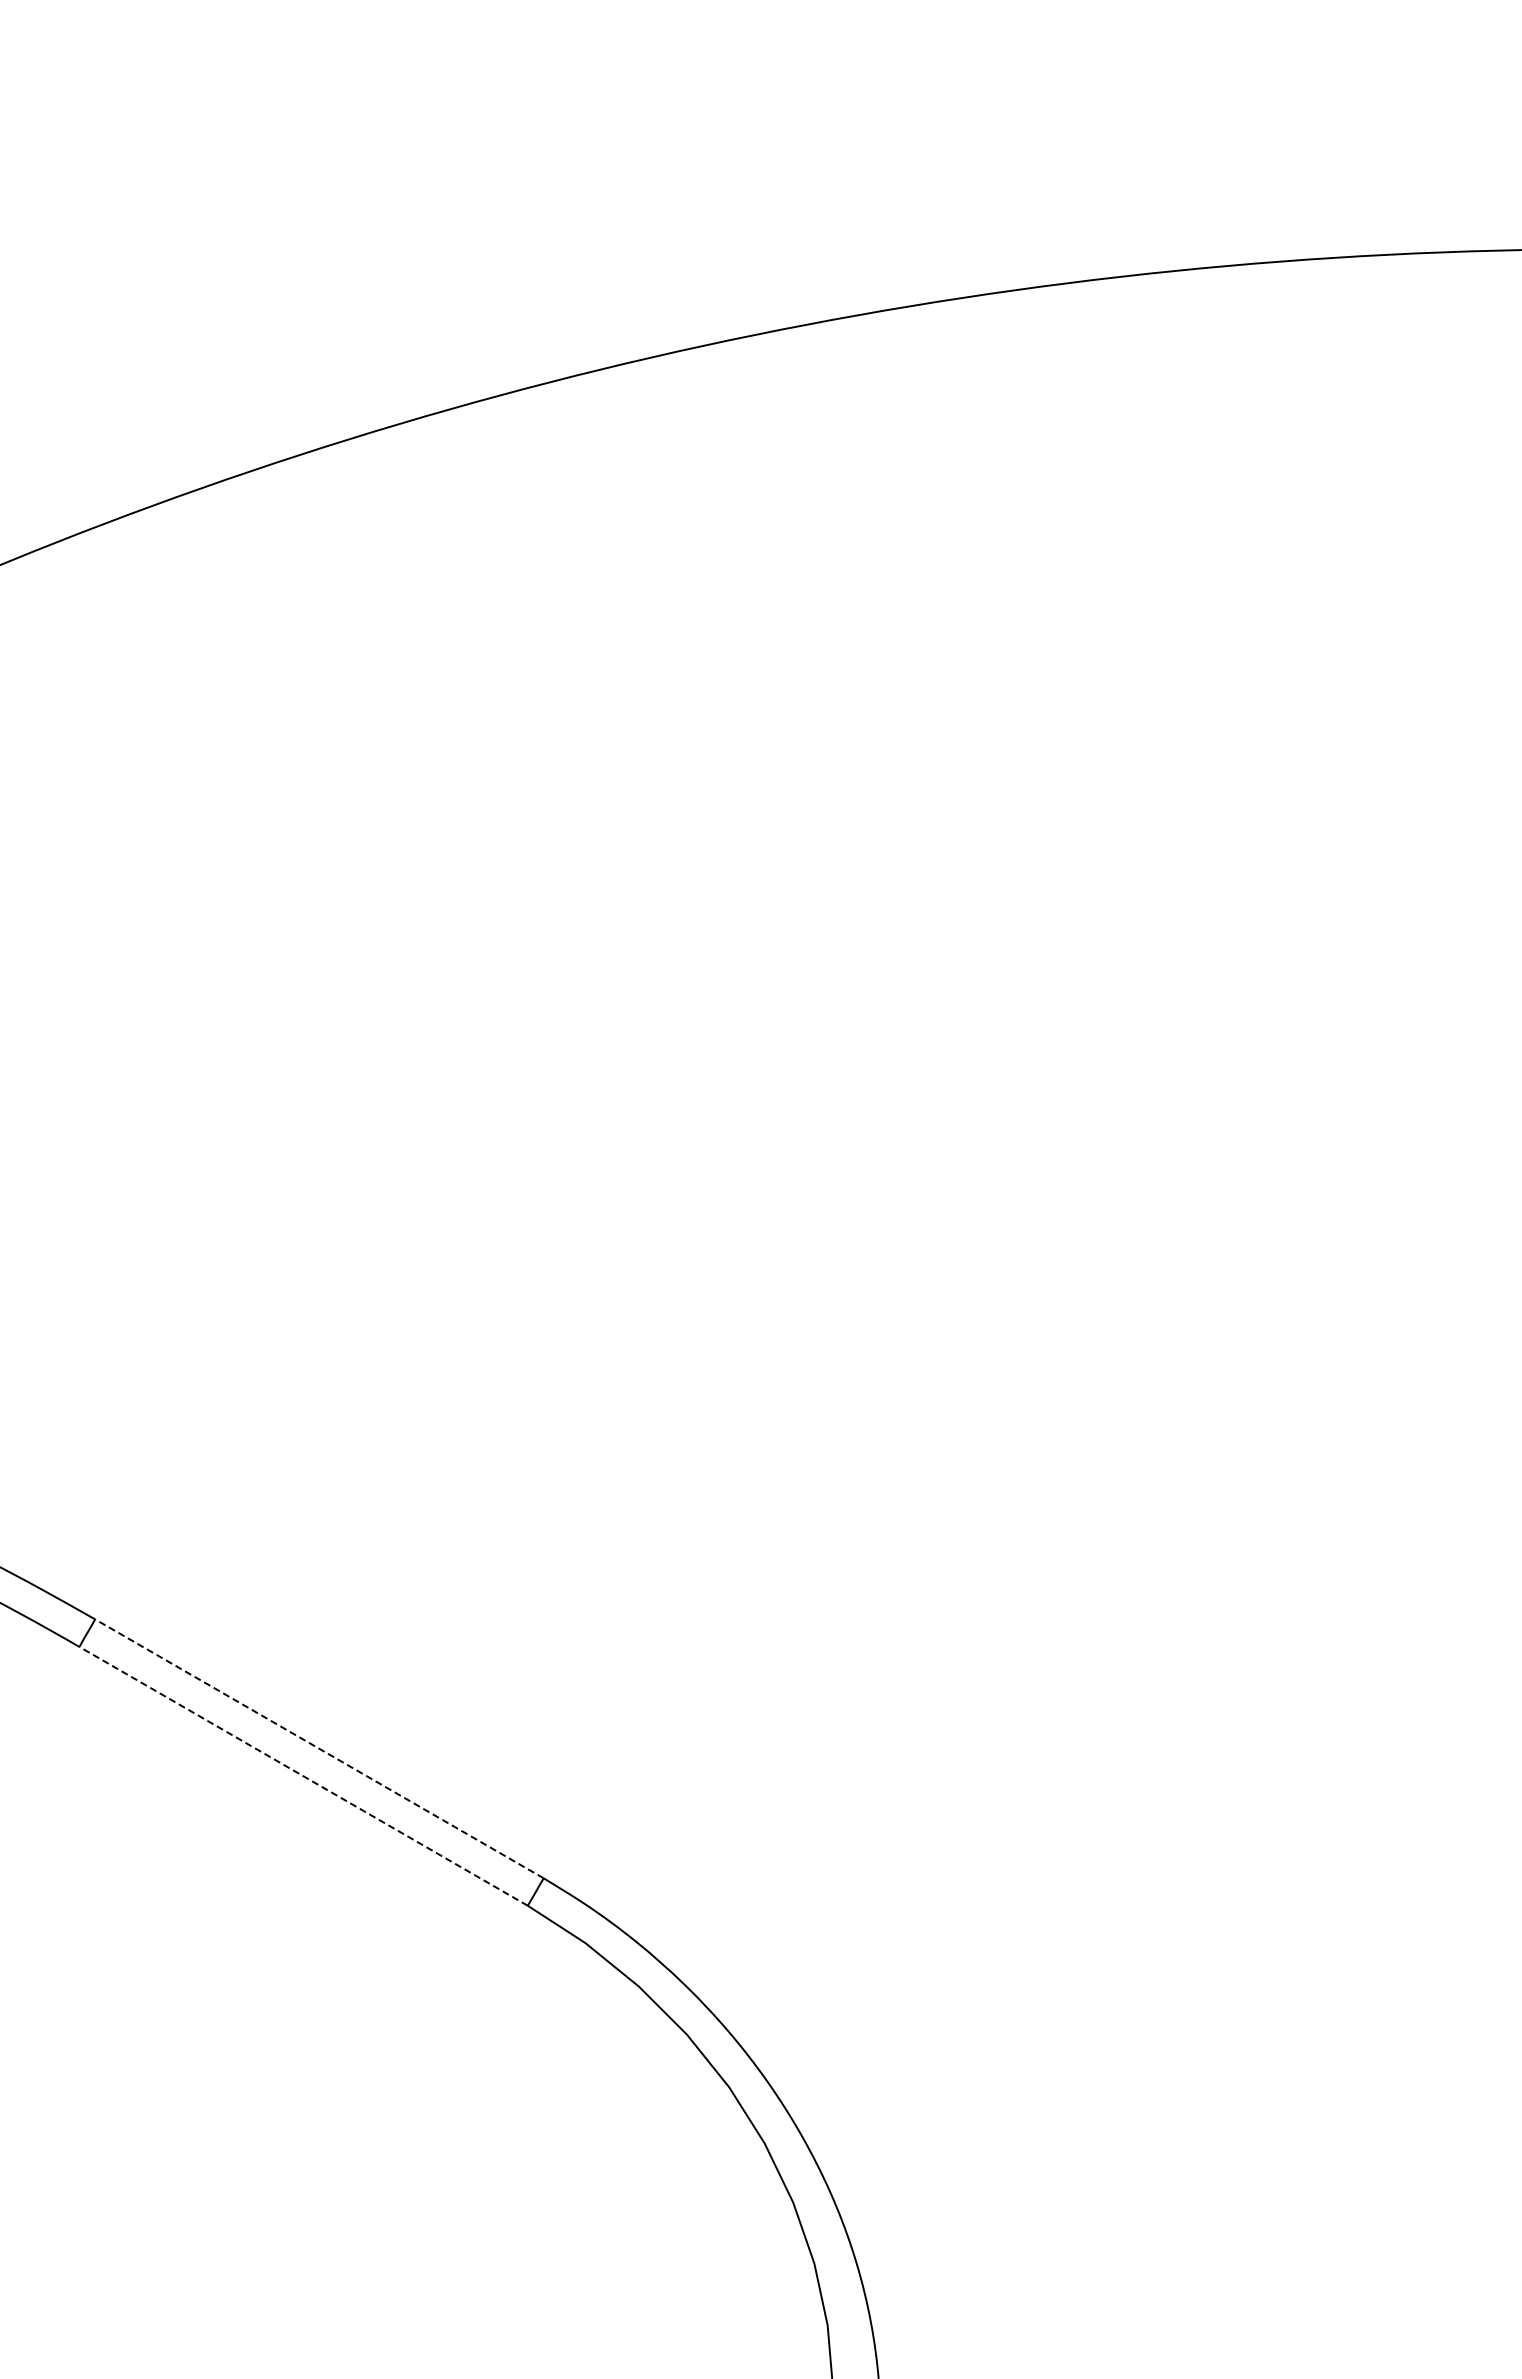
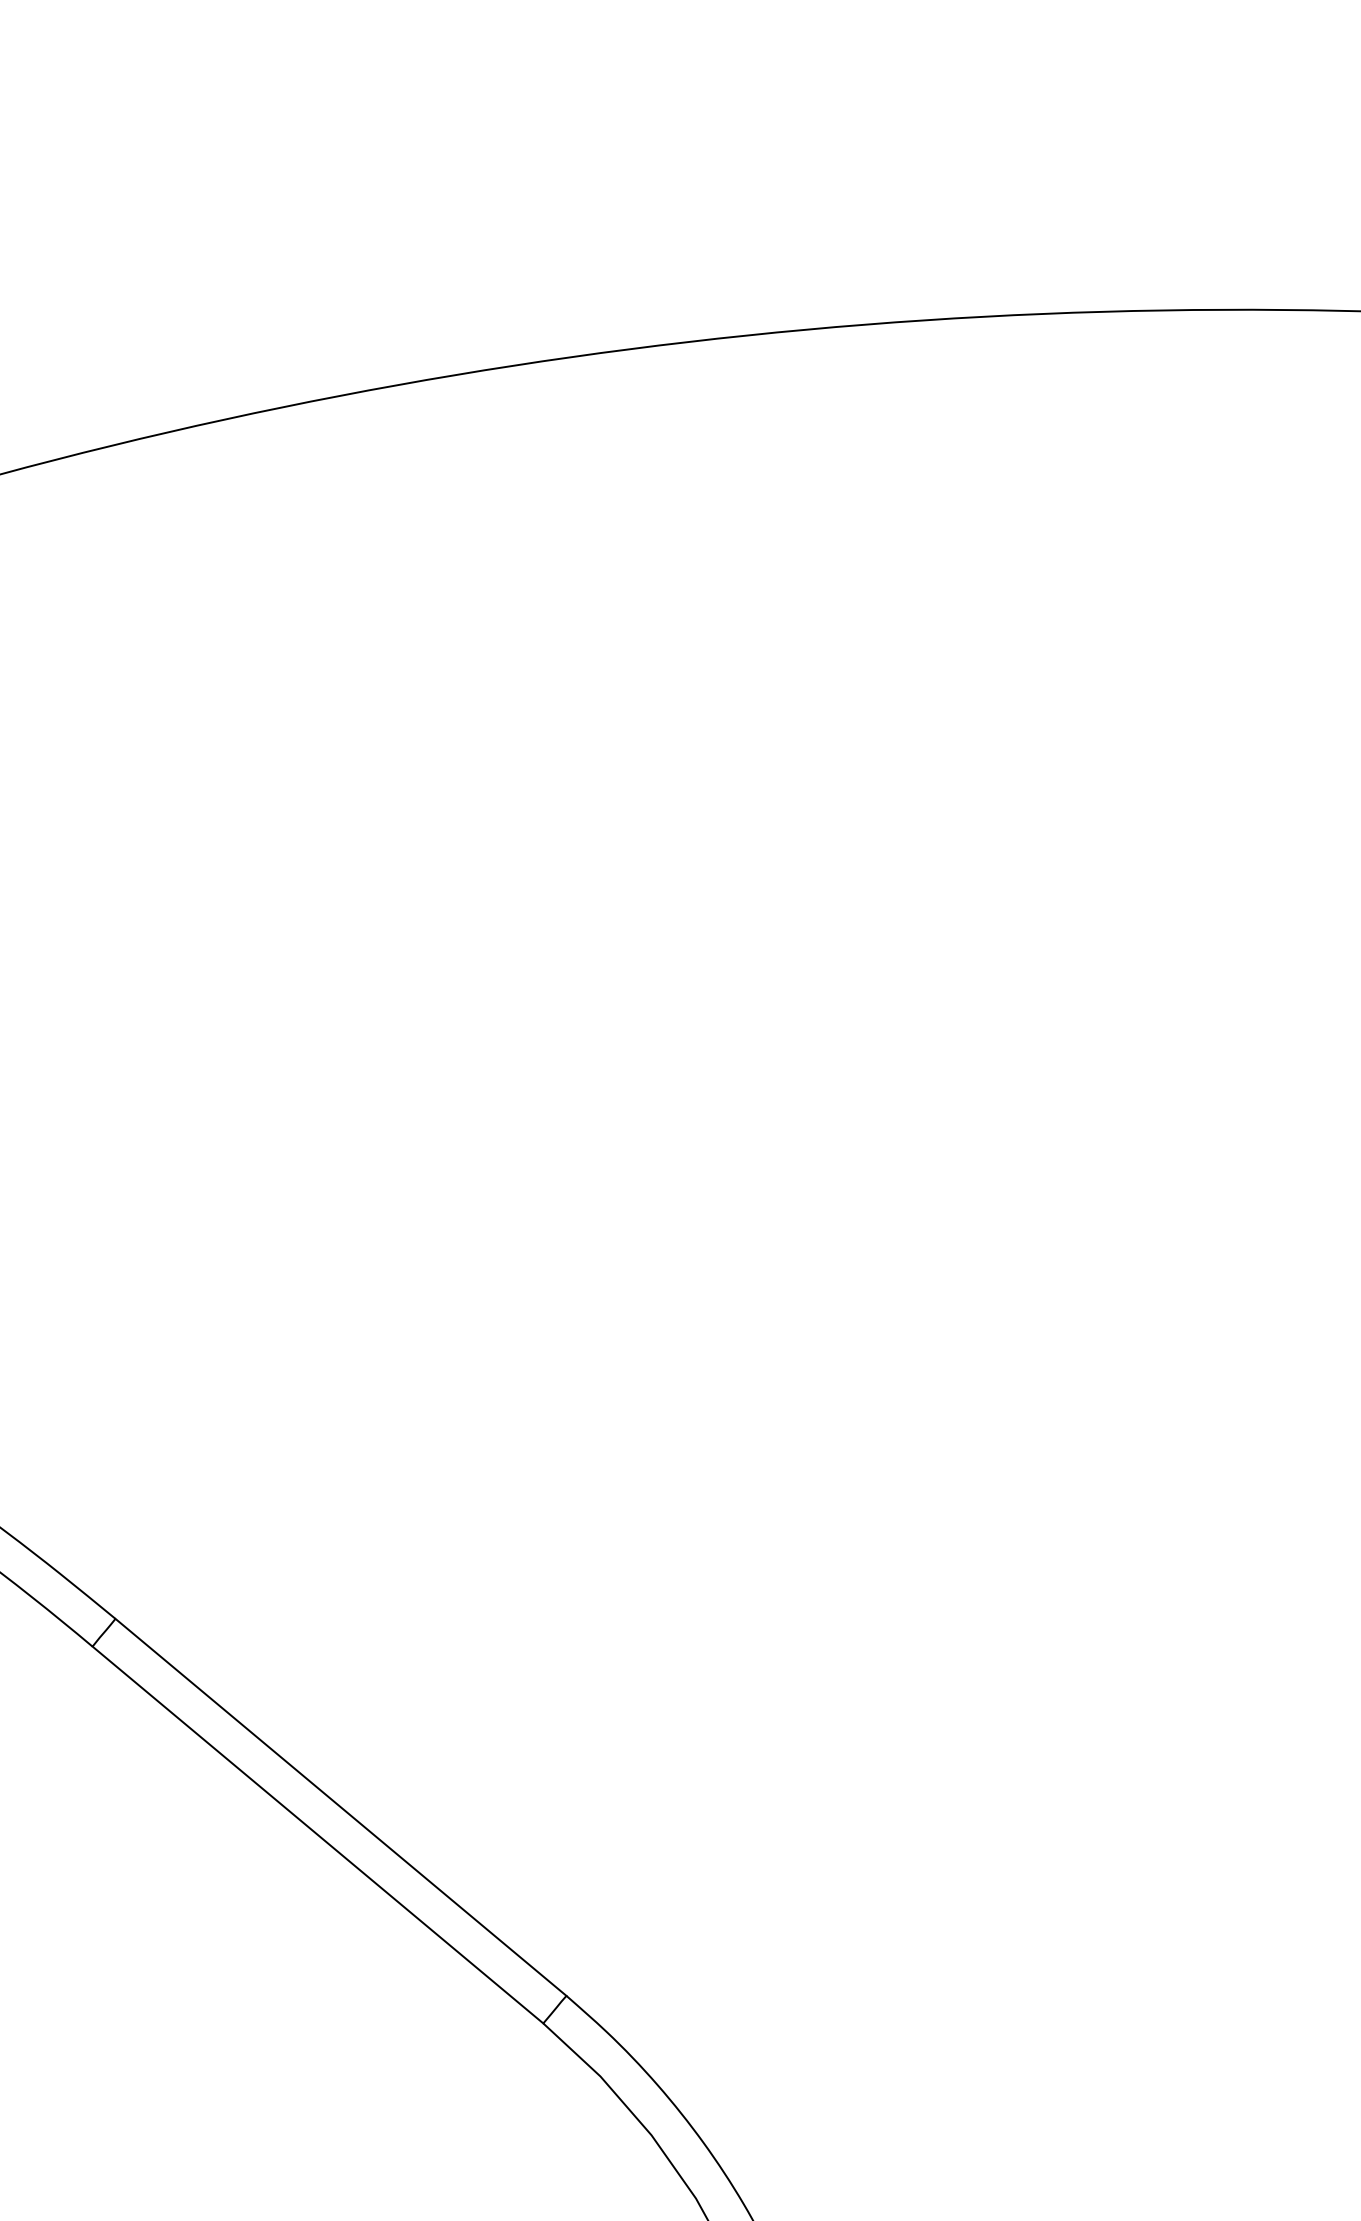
line: (319, 1748) -> (341, 1806), dashed -> solid
line: (303, 1776) -> (317, 1835), dashed -> solid

